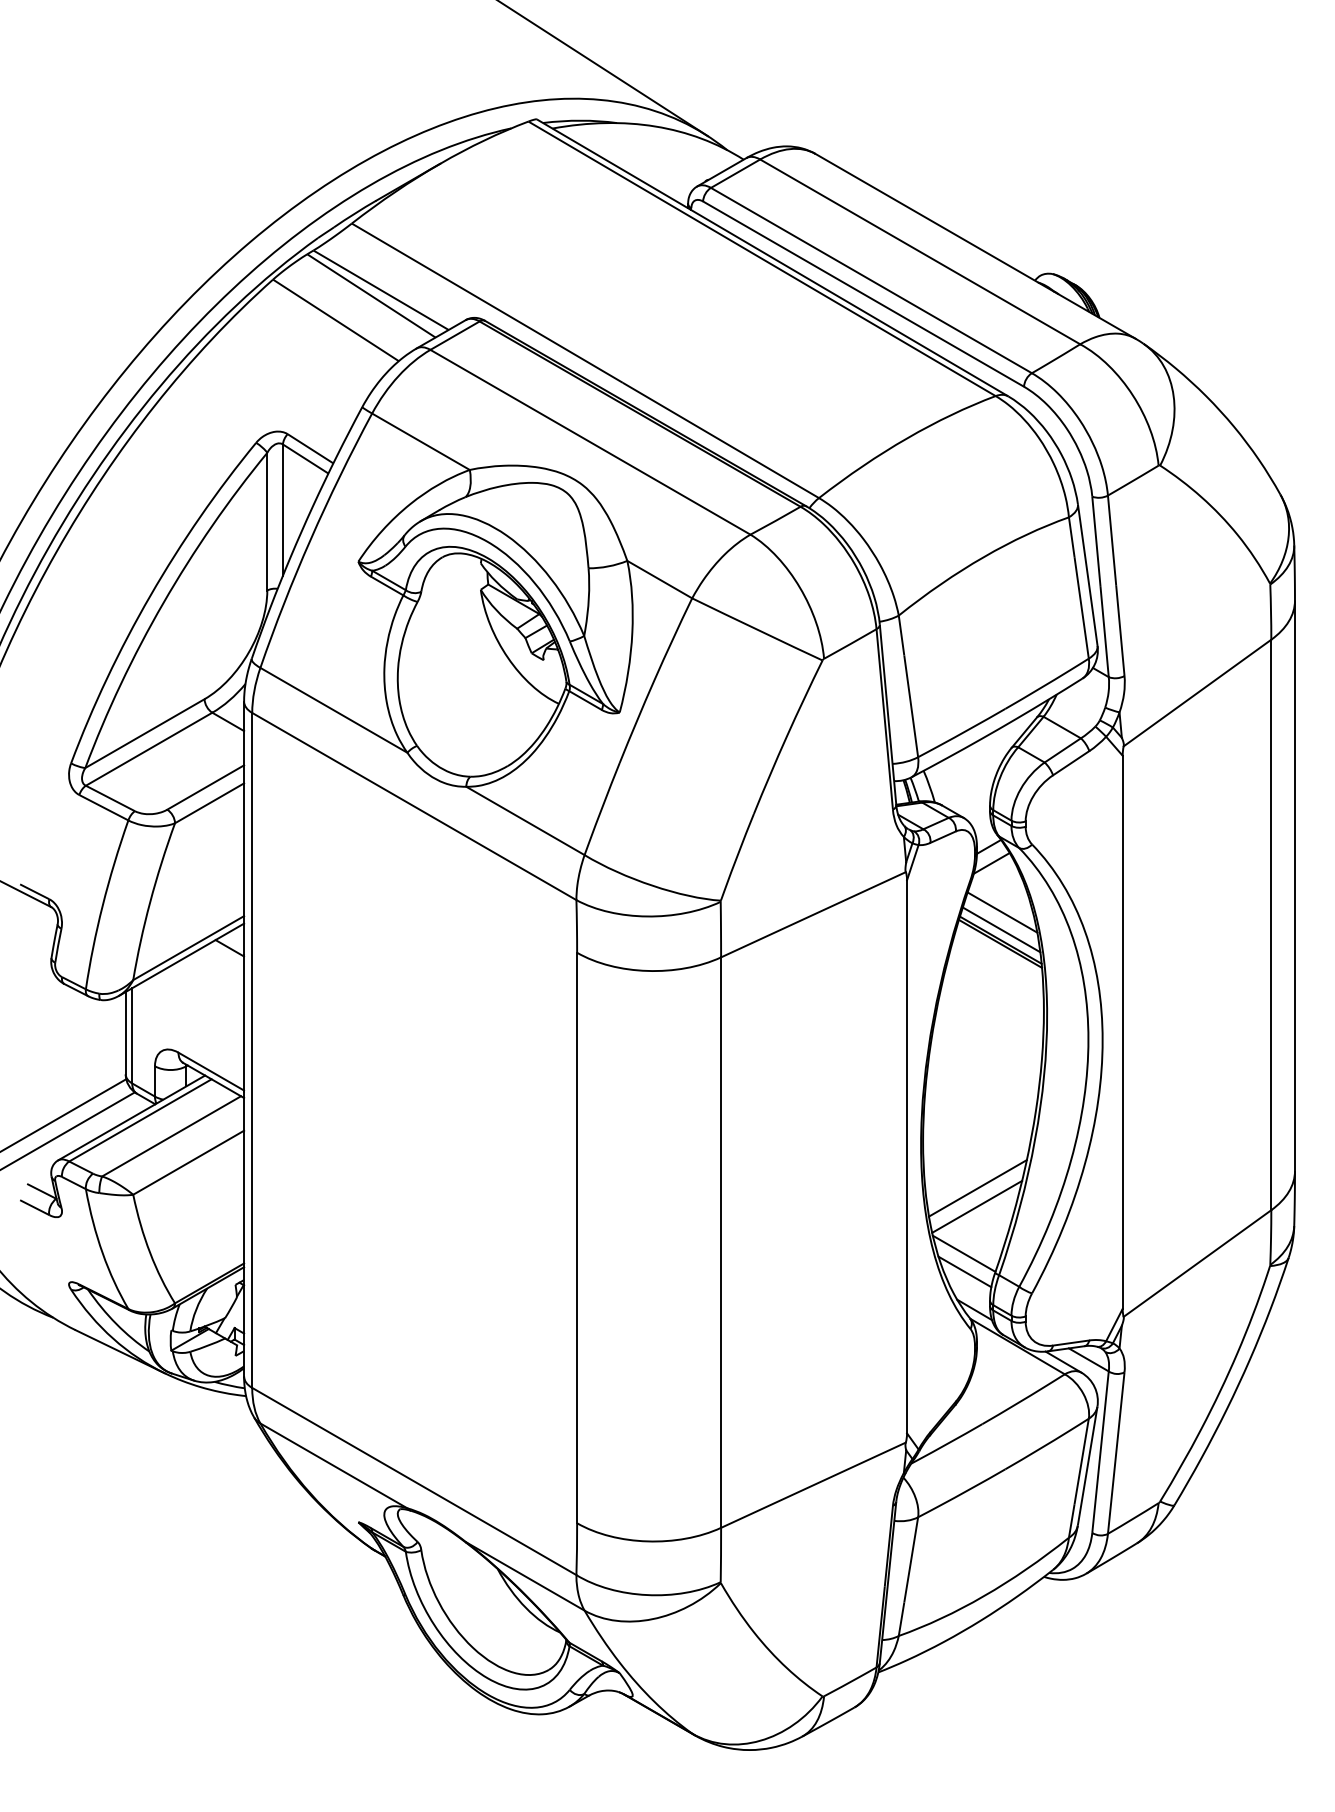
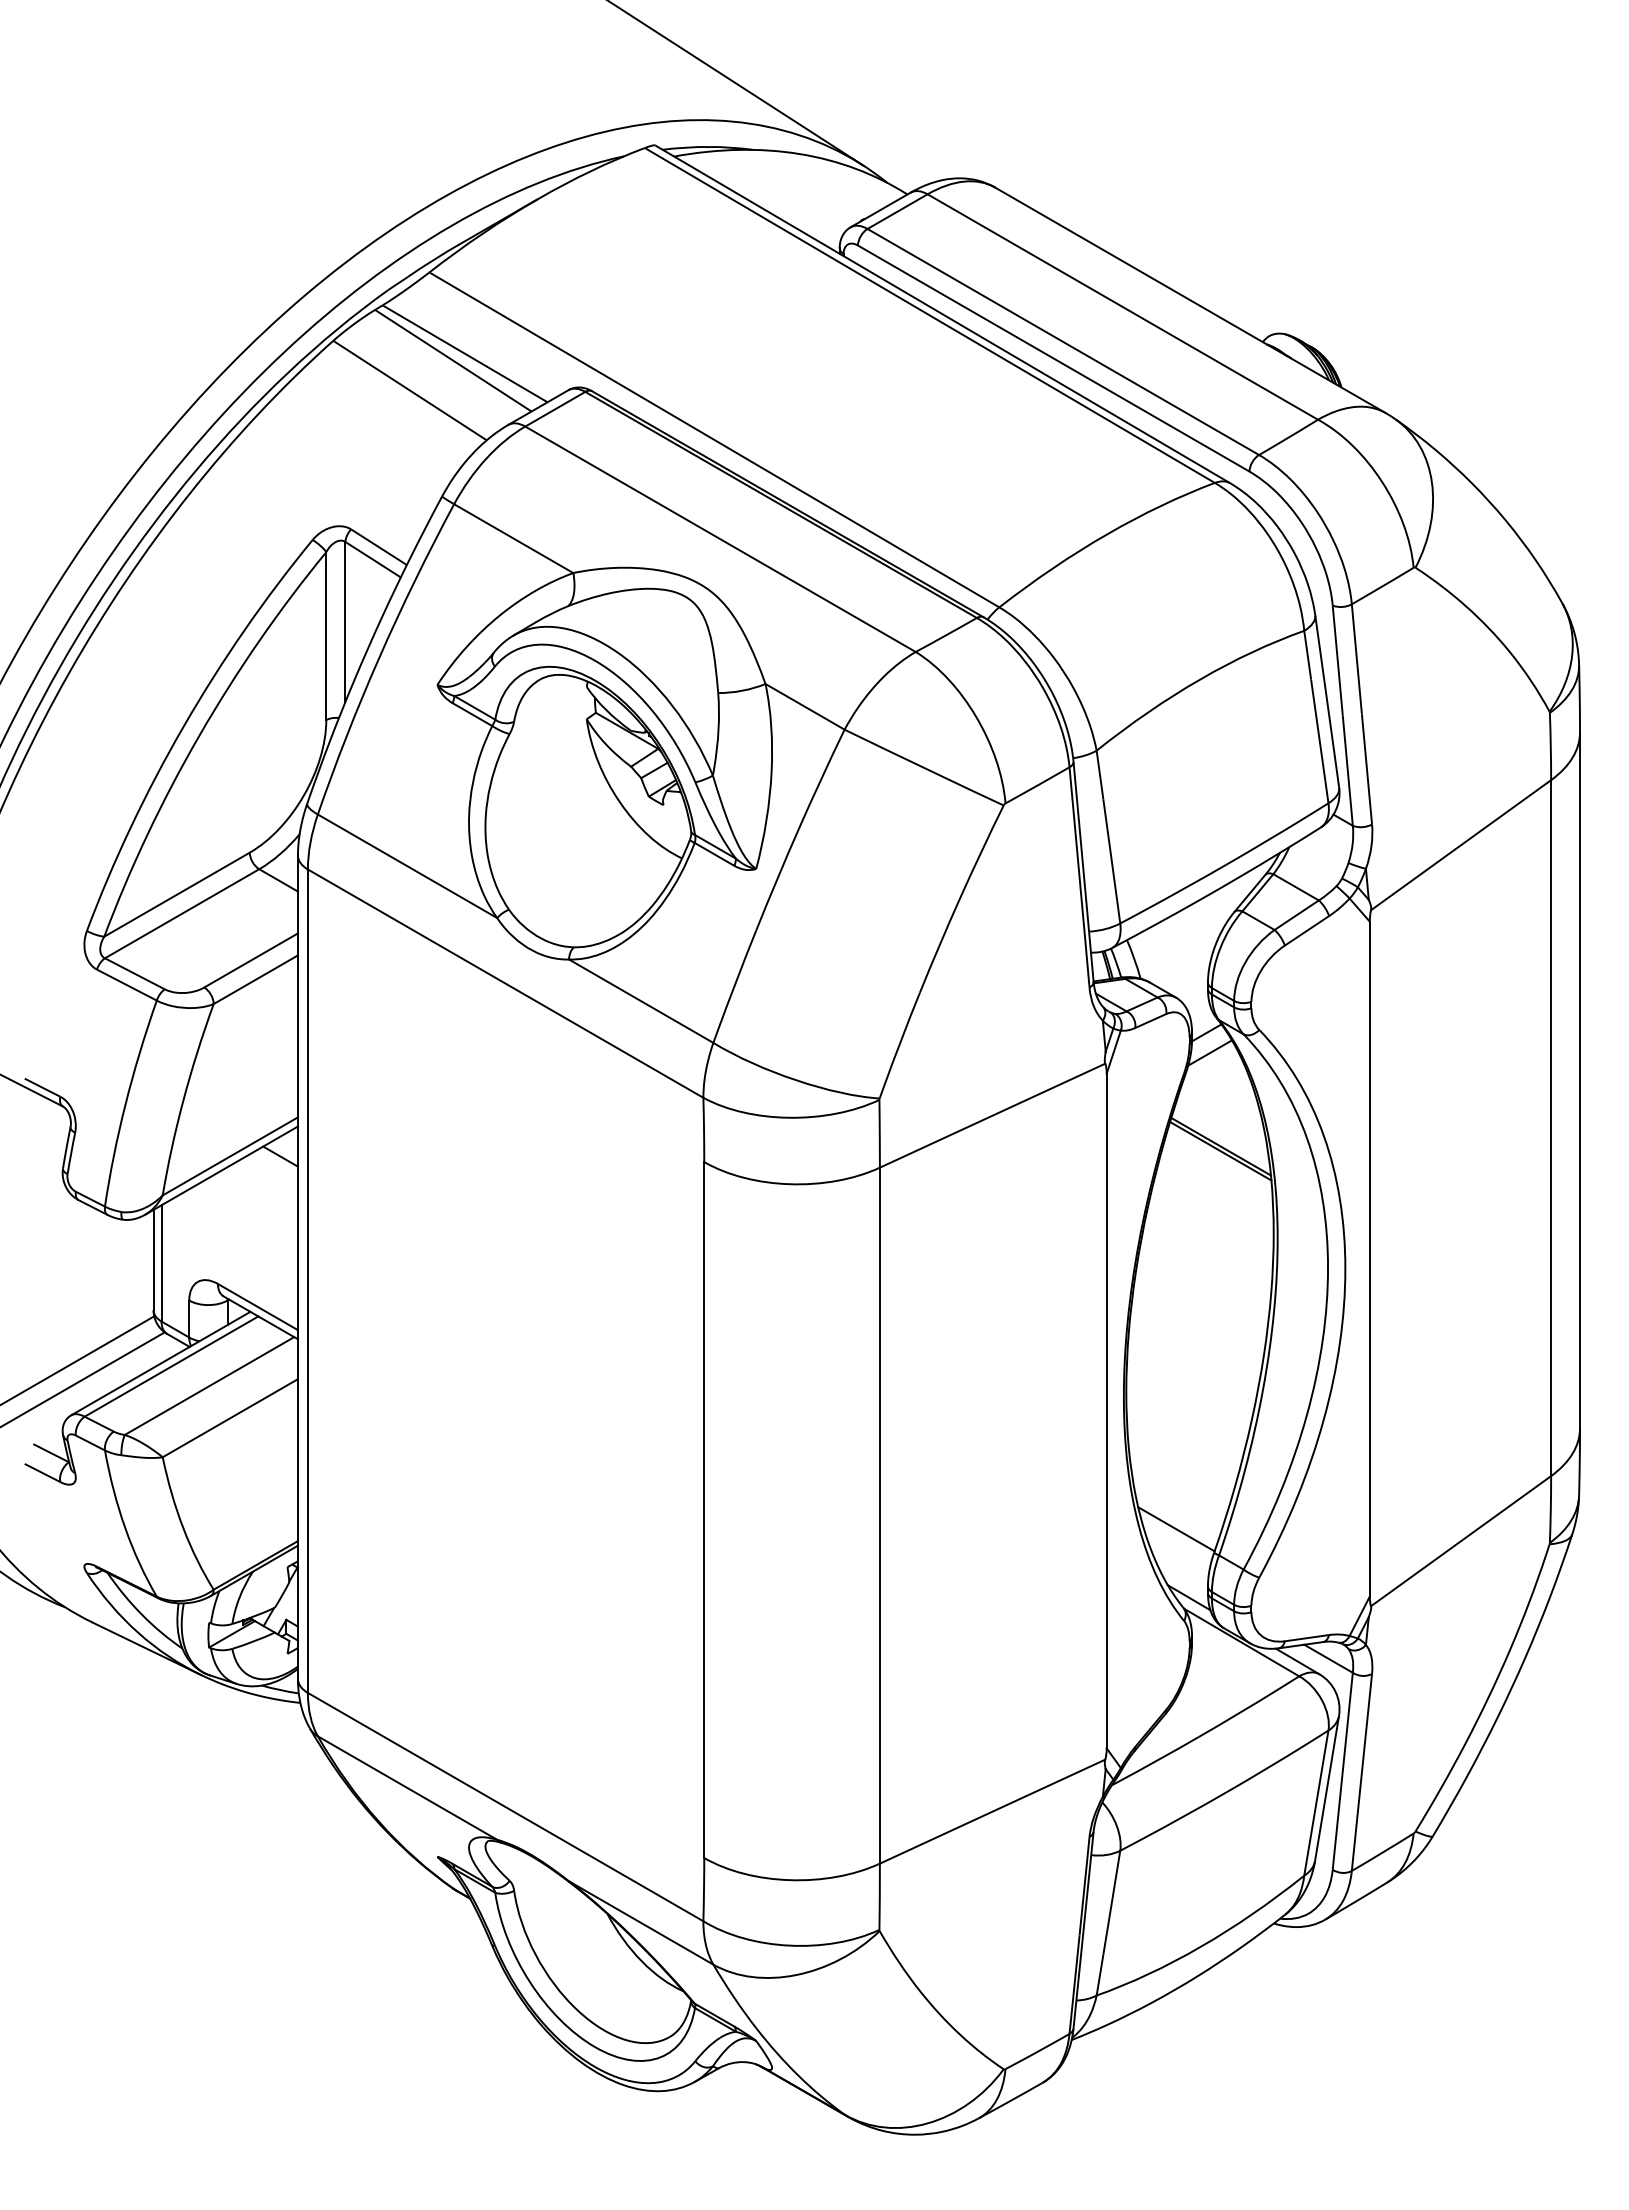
line: (1001, 912) -> (1222, 1112), removed
line: (1001, 929) -> (1221, 1133), removed
line: (977, 1187) -> (1192, 1448), removed
line: (977, 1206) -> (1192, 1471), removed
line: (965, 1271) -> (1177, 1551), removed

